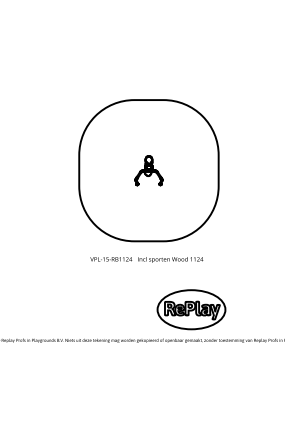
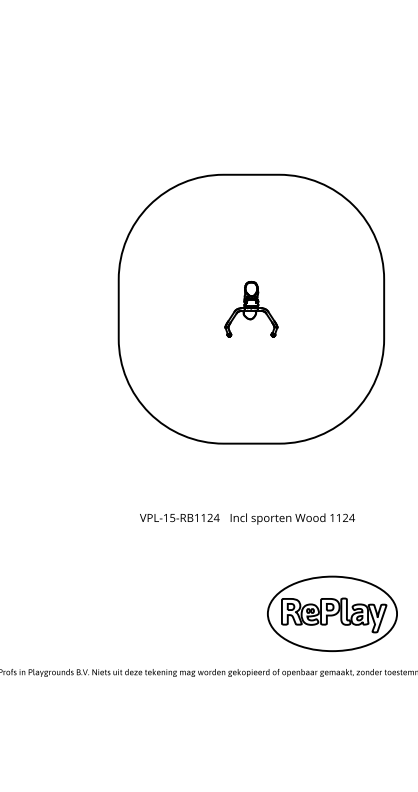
part: (148, 170) -> (250, 308), moved

